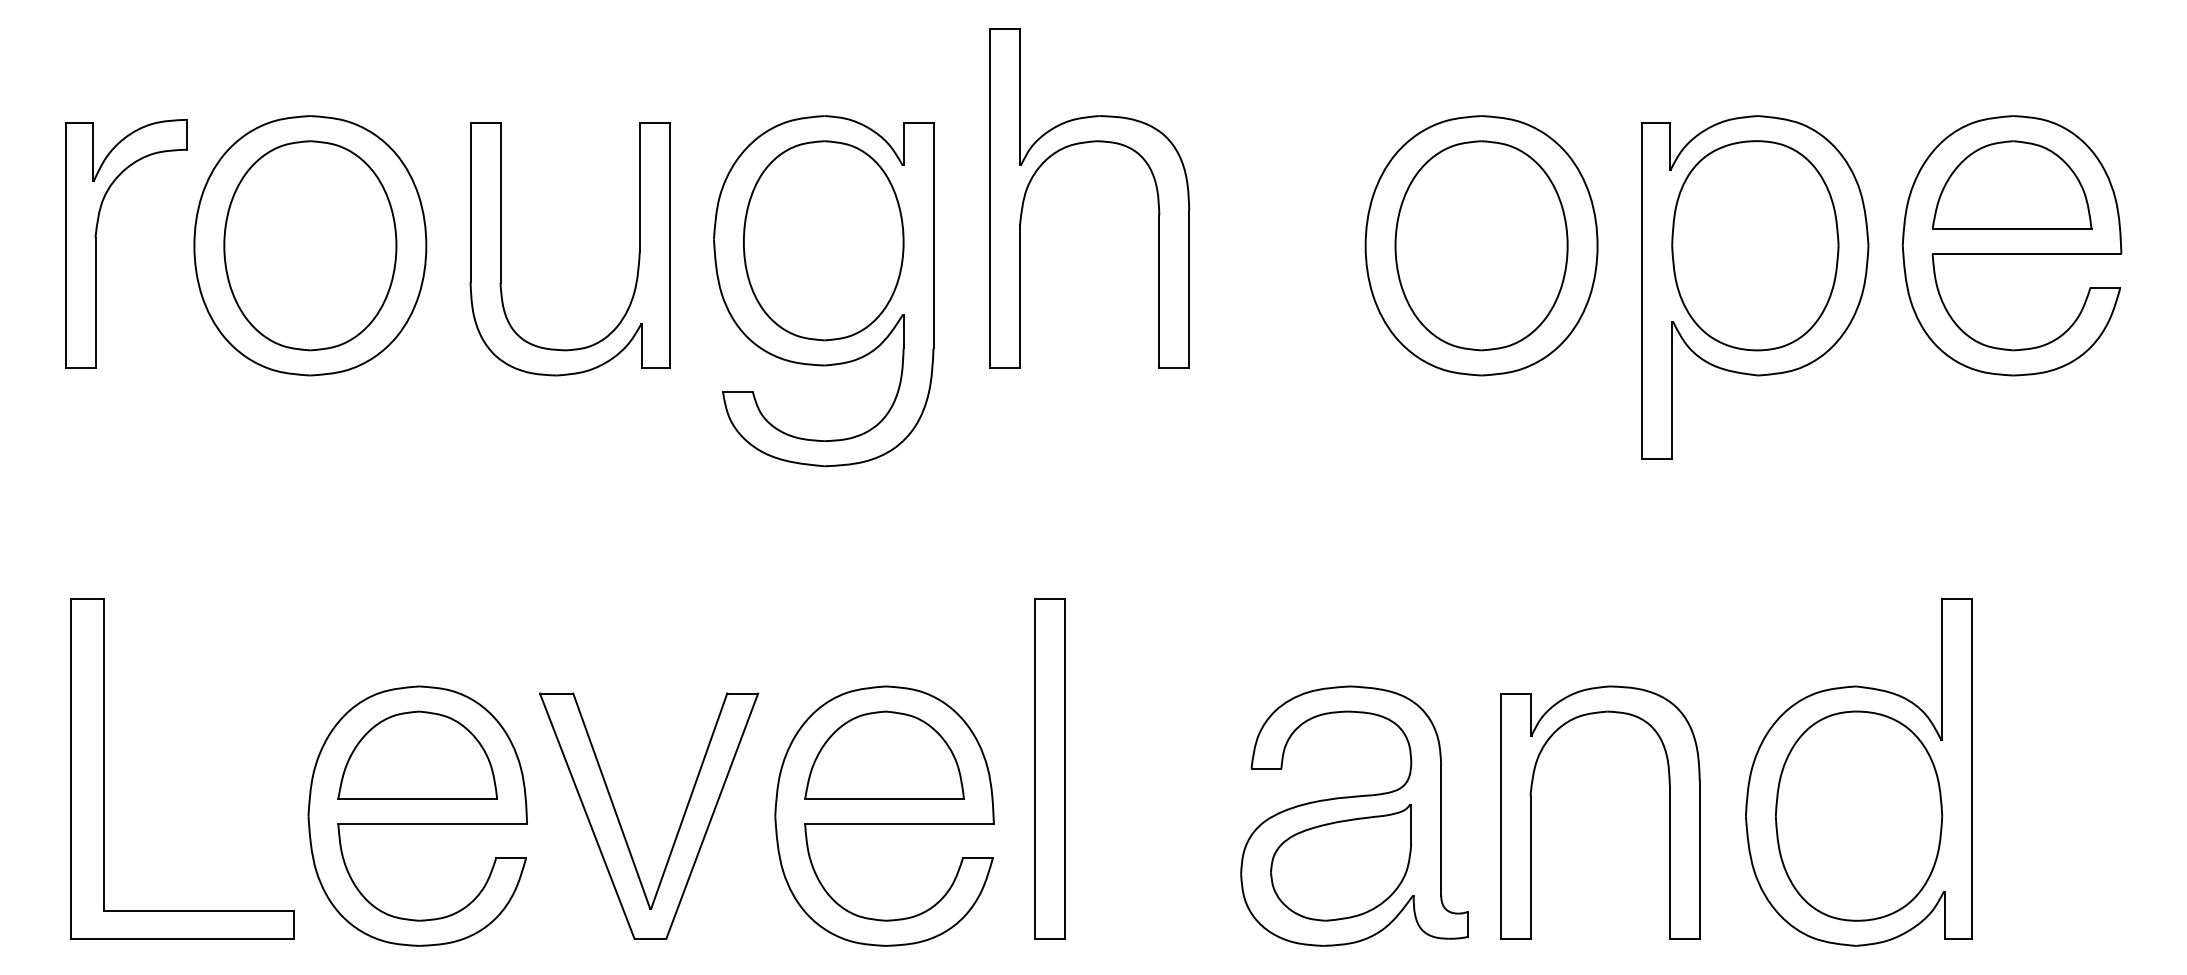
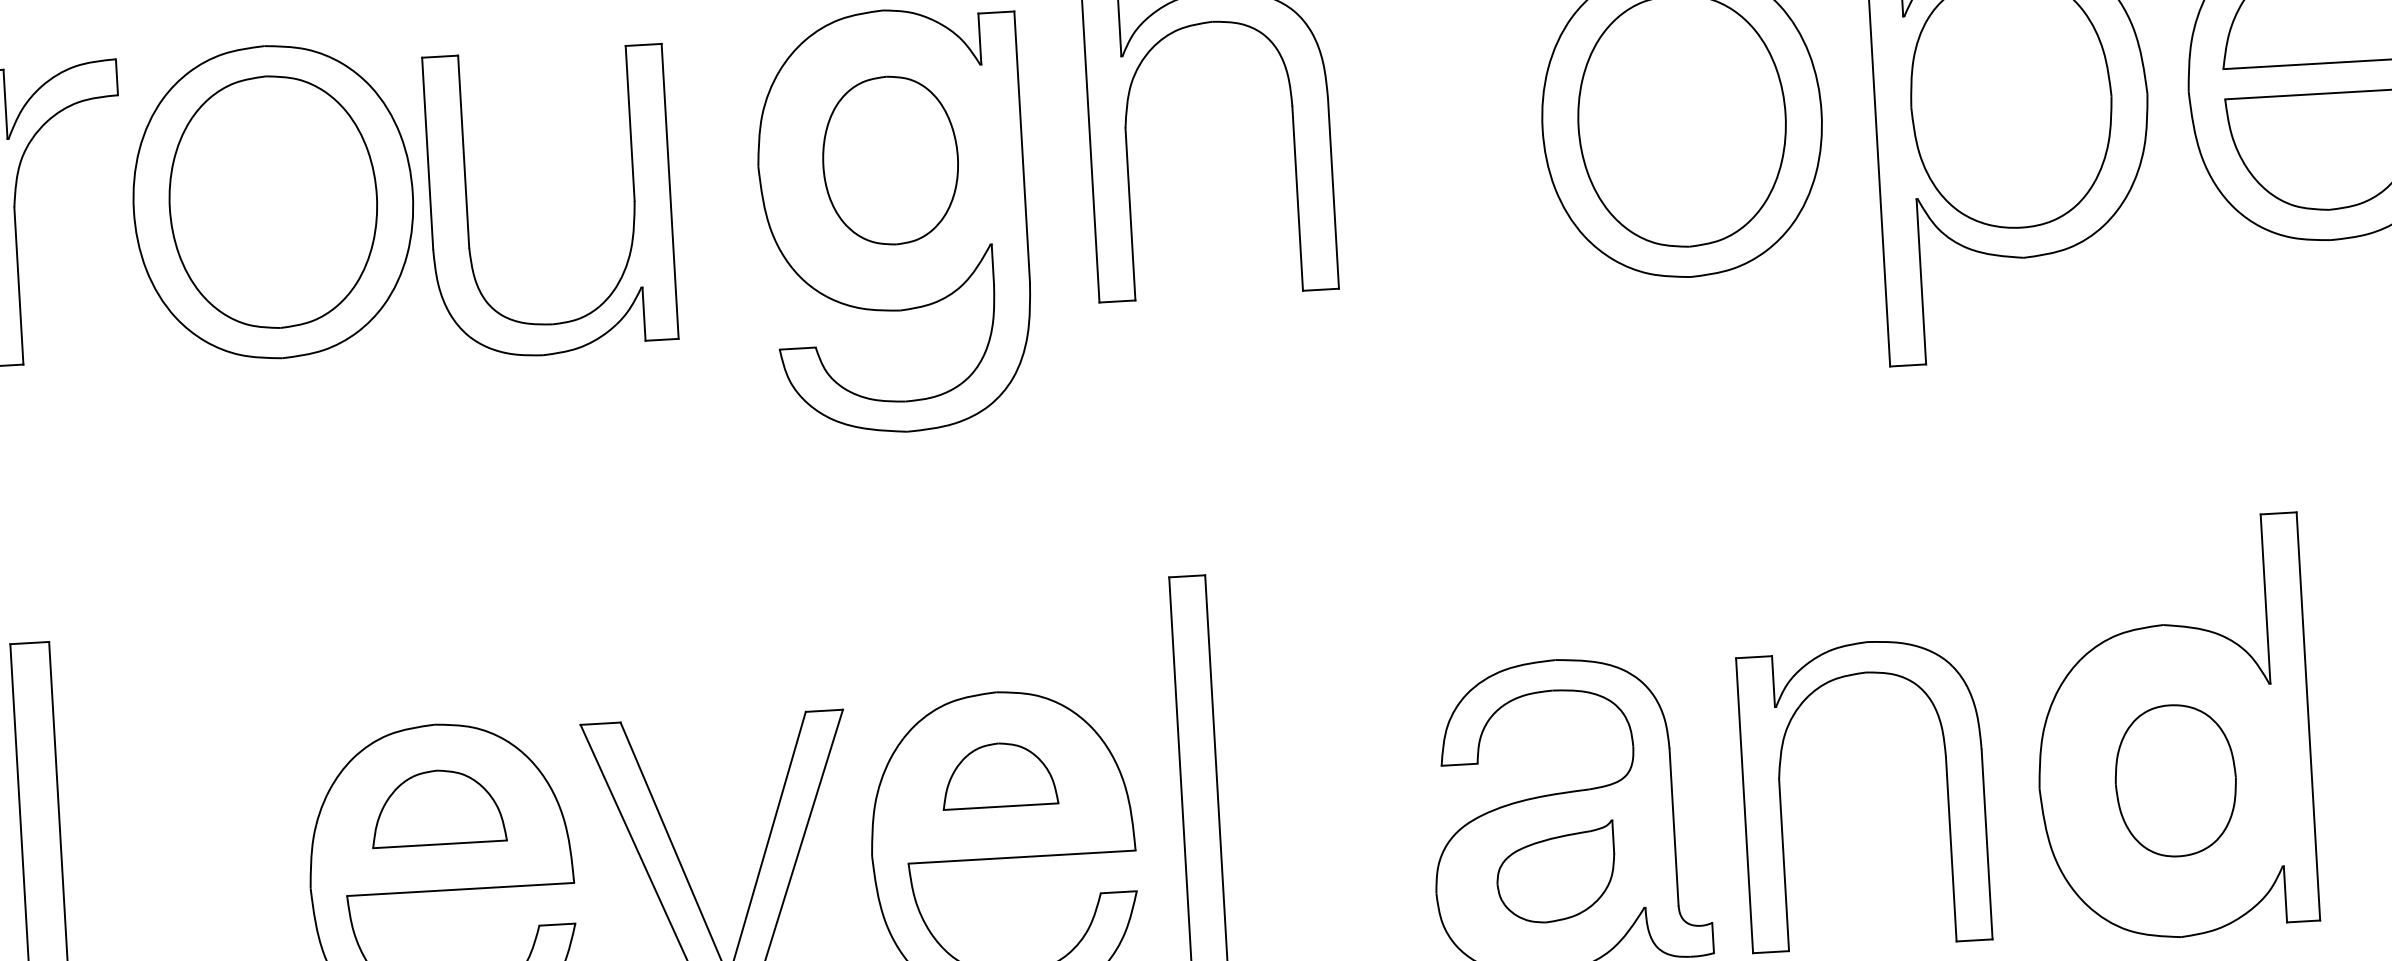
part: (823, 240) -> (890, 160), size x0.7
part: (501, 249) -> (468, 207), moved
part: (417, 754) -> (437, 806), size x0.7
part: (884, 754) -> (999, 774), size x0.6
part: (1859, 815) -> (2176, 780), size x0.6
part: (1341, 862) -> (1556, 872), size x0.7

